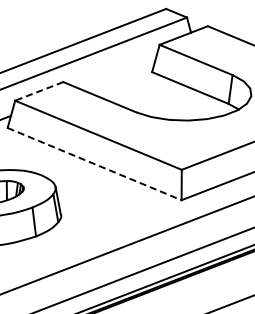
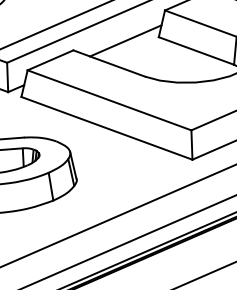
line: (117, 74) -> (125, 40), added
line: (39, 91) -> (50, 60), dashed -> solid
line: (95, 164) -> (107, 128), dashed -> solid

